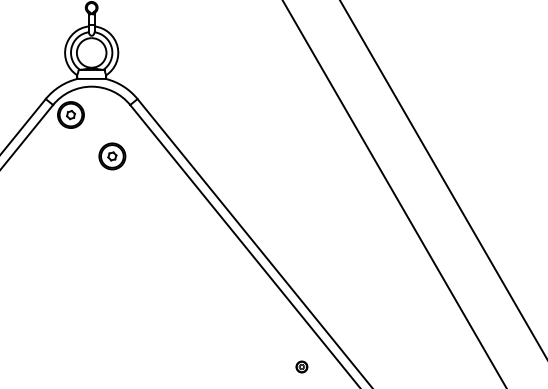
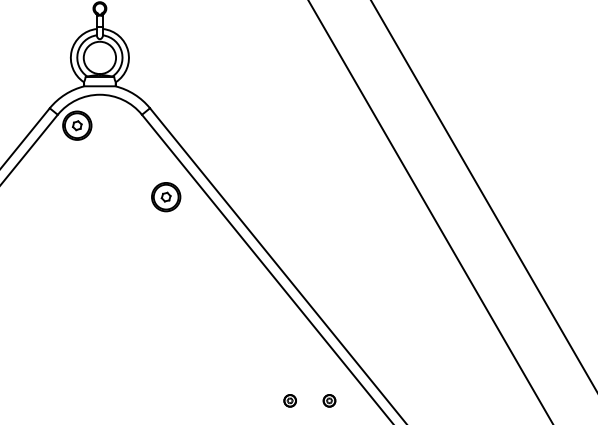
part: (112, 156) -> (166, 197), moved
part: (265, 366) -> (289, 400), added

